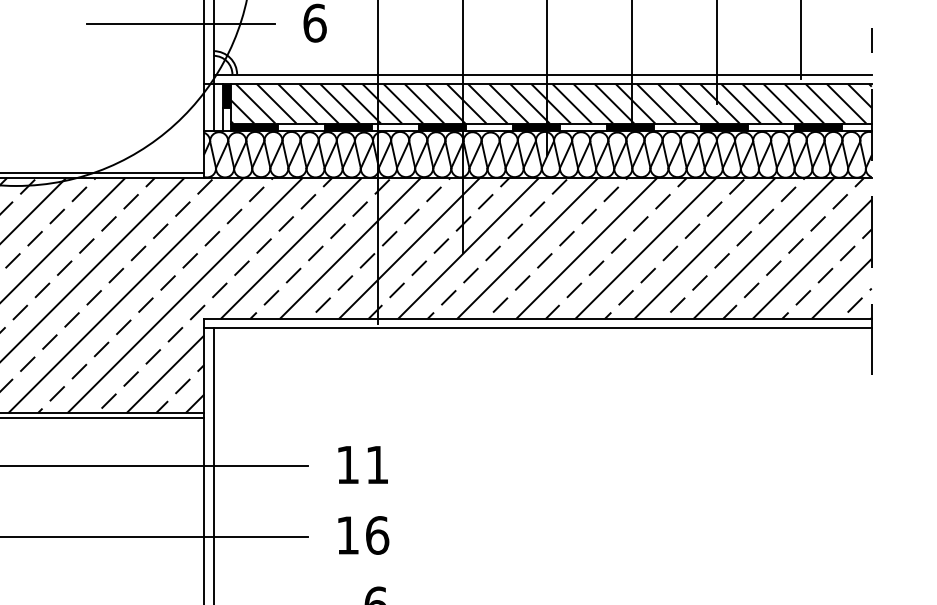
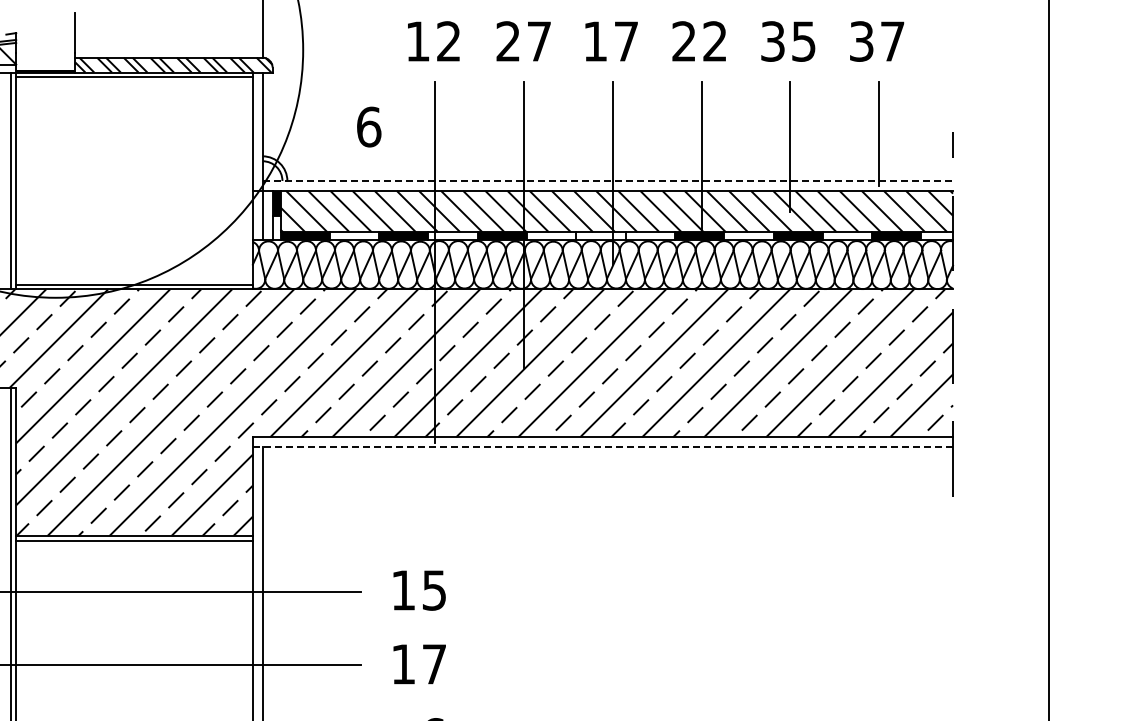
line: (181, 24) -> (228, 128), removed
line: (543, 74) -> (608, 180), solid -> dashed
fill: (535, 127) -> (600, 236), removed
line: (537, 328) -> (602, 447), solid -> dashed
text: (377, 465) -> (434, 590), 11 -> 15
text: (377, 535) -> (434, 664), 16 -> 17

